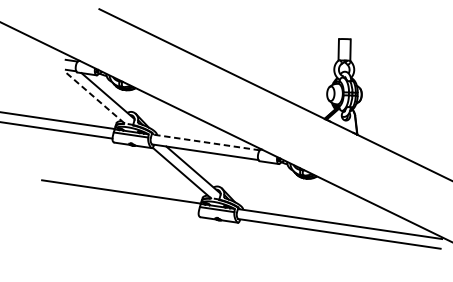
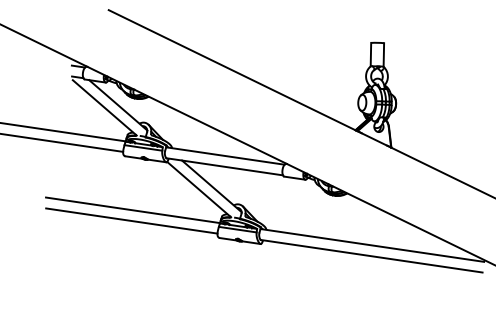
line: (96, 99) -> (105, 108), dashed -> solid
line: (205, 142) -> (225, 156), dashed -> solid
line: (120, 201) -> (131, 220), added

